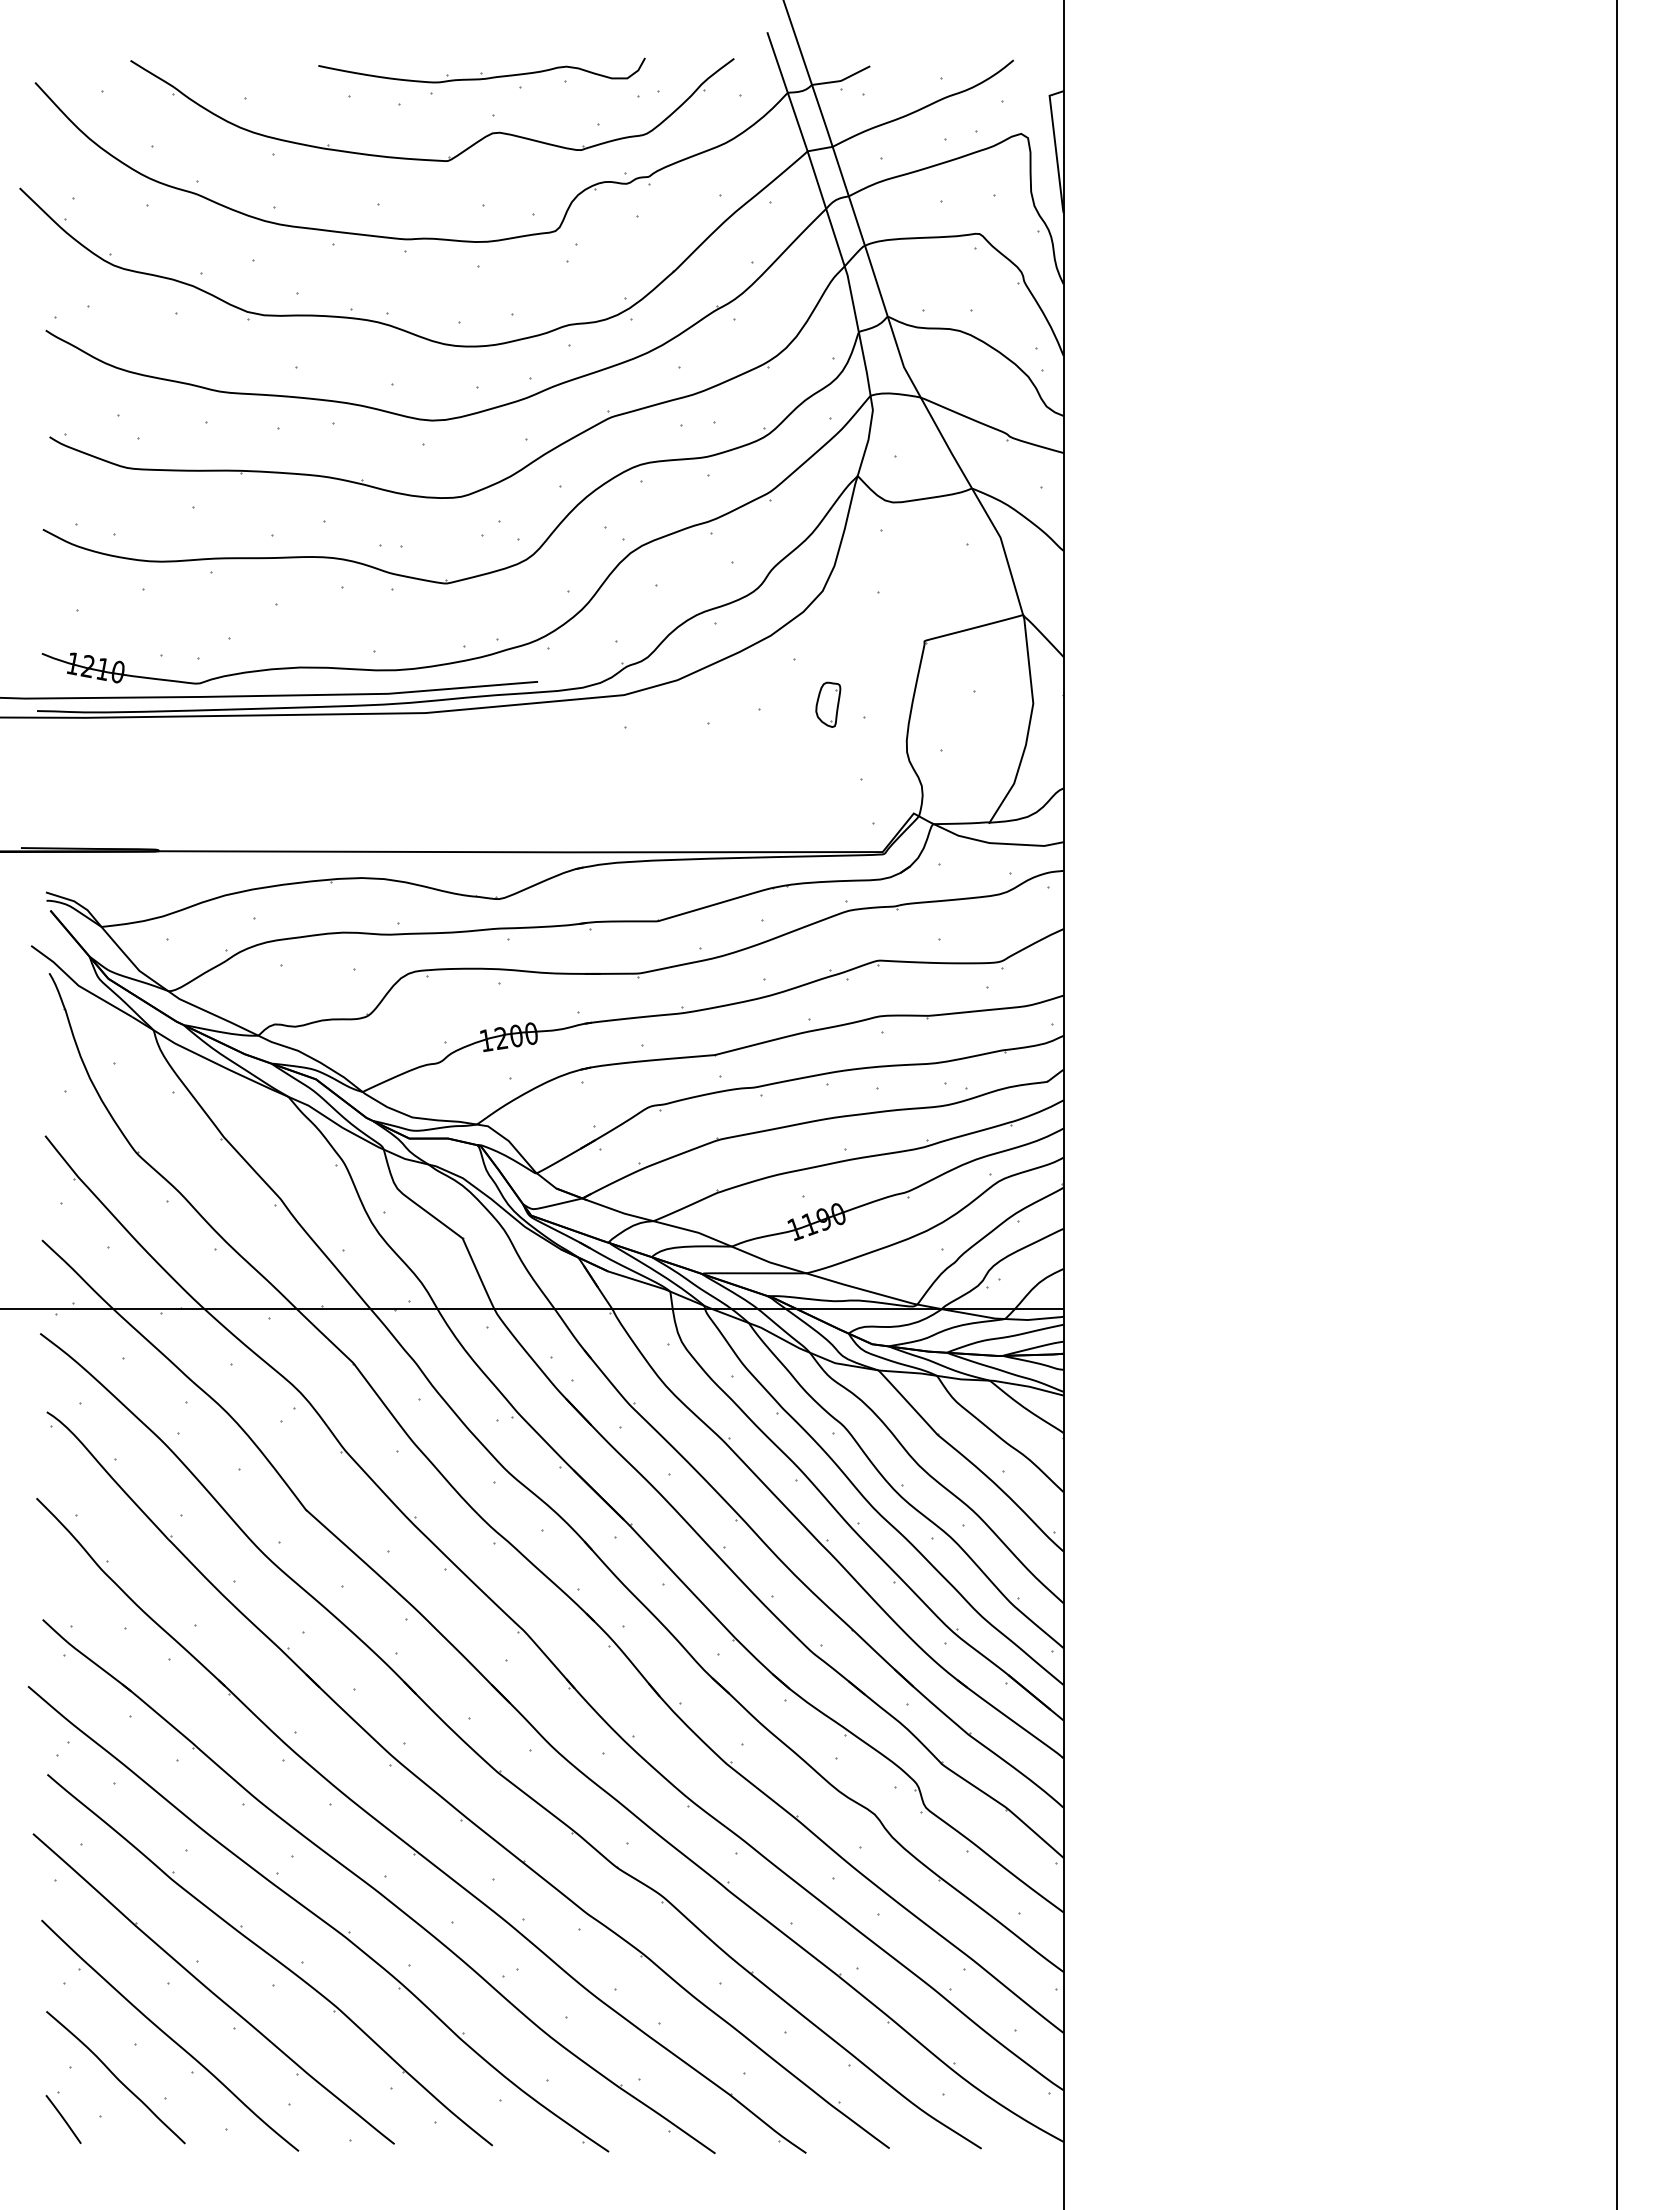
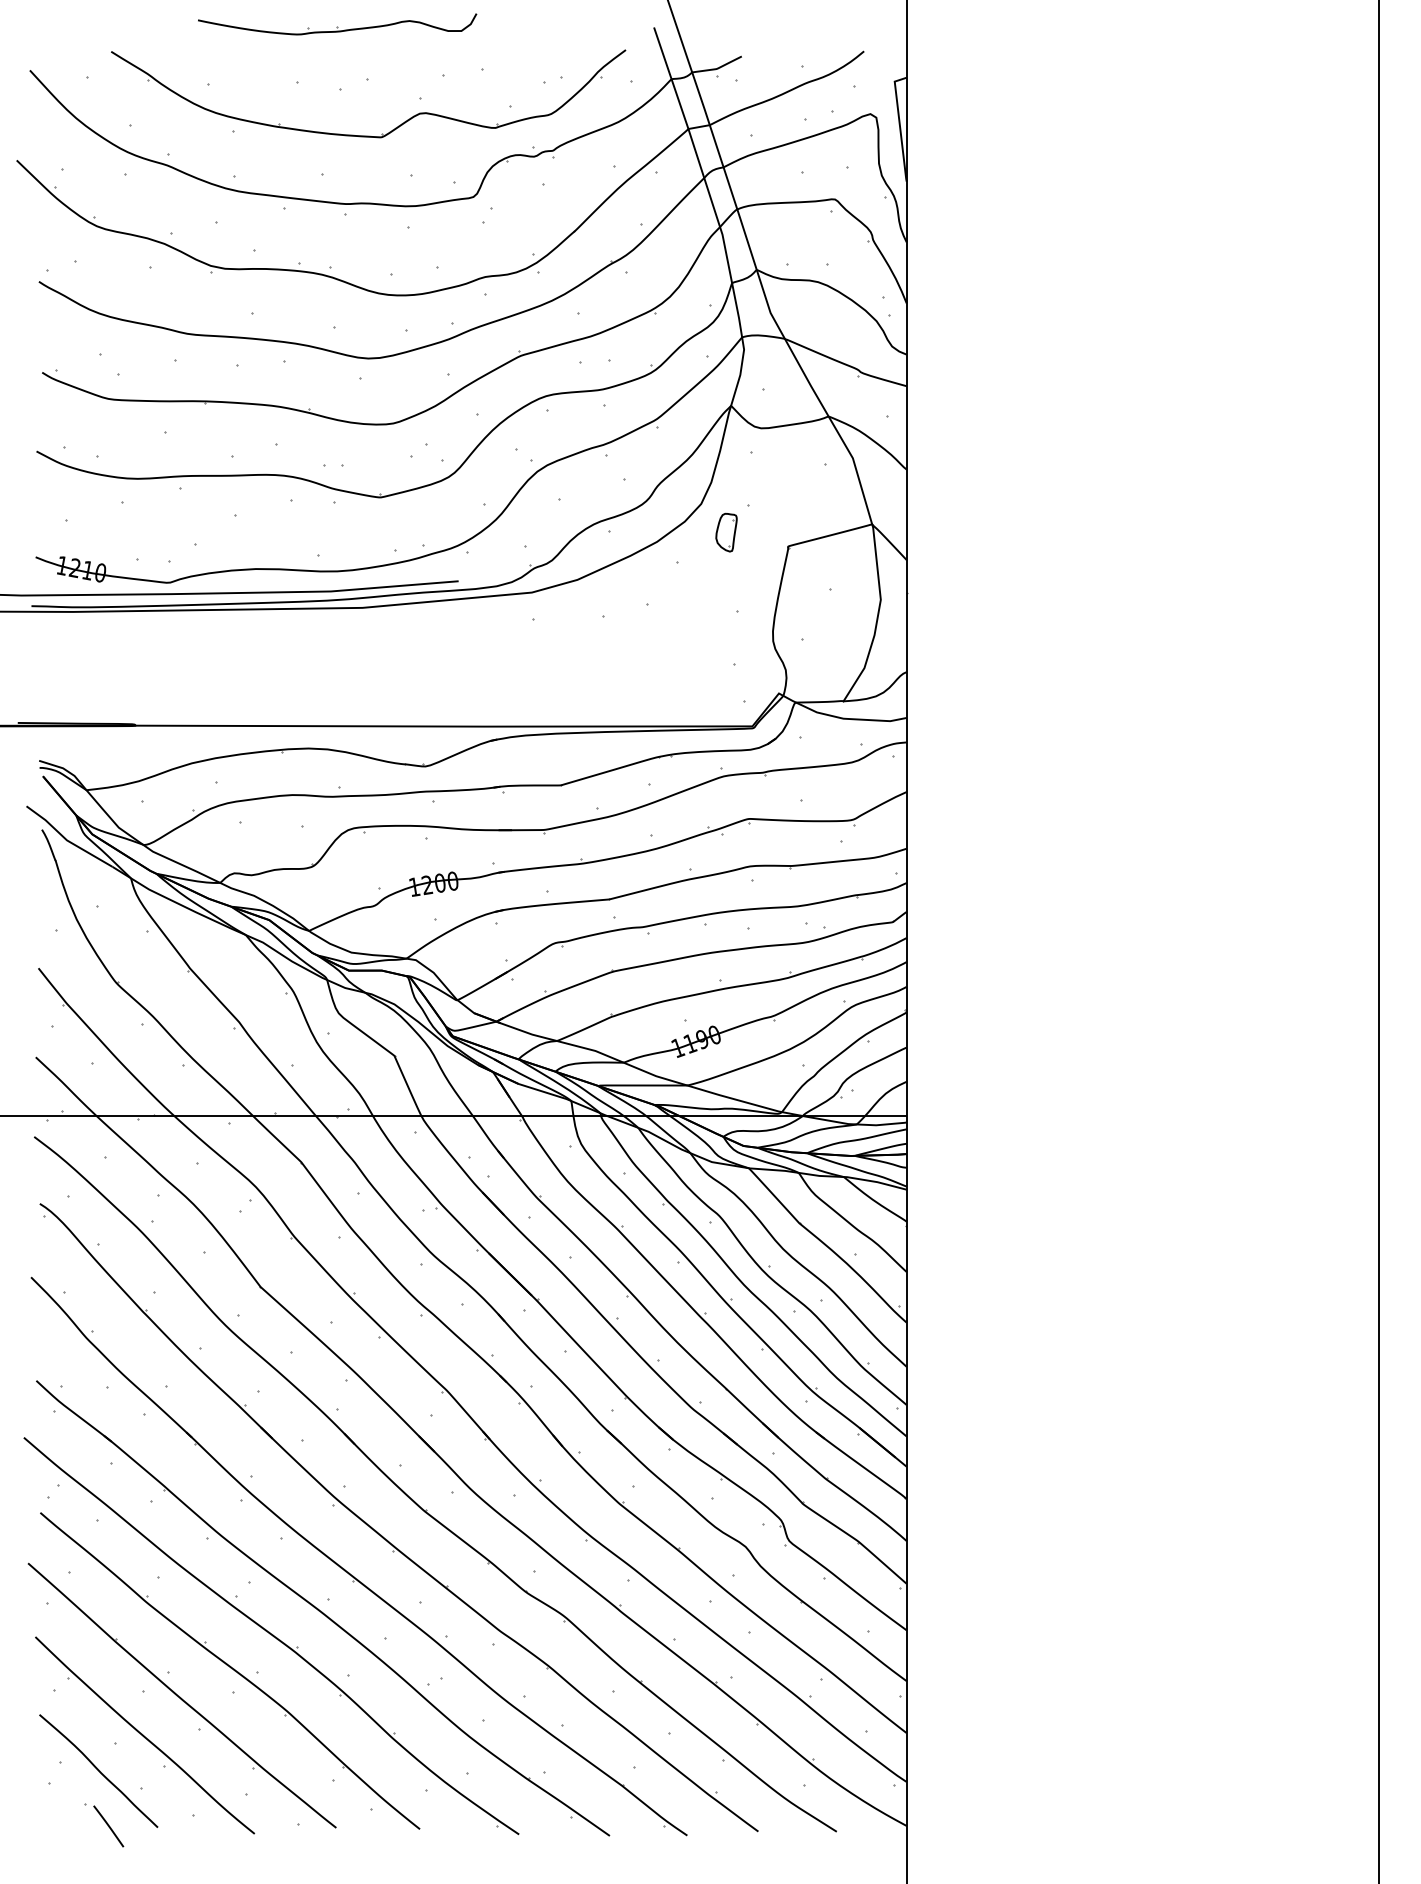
part: (481, 70) -> (337, 24), moved
part: (828, 704) -> (726, 532), moved
line: (63, 2119) -> (108, 1826), moved

